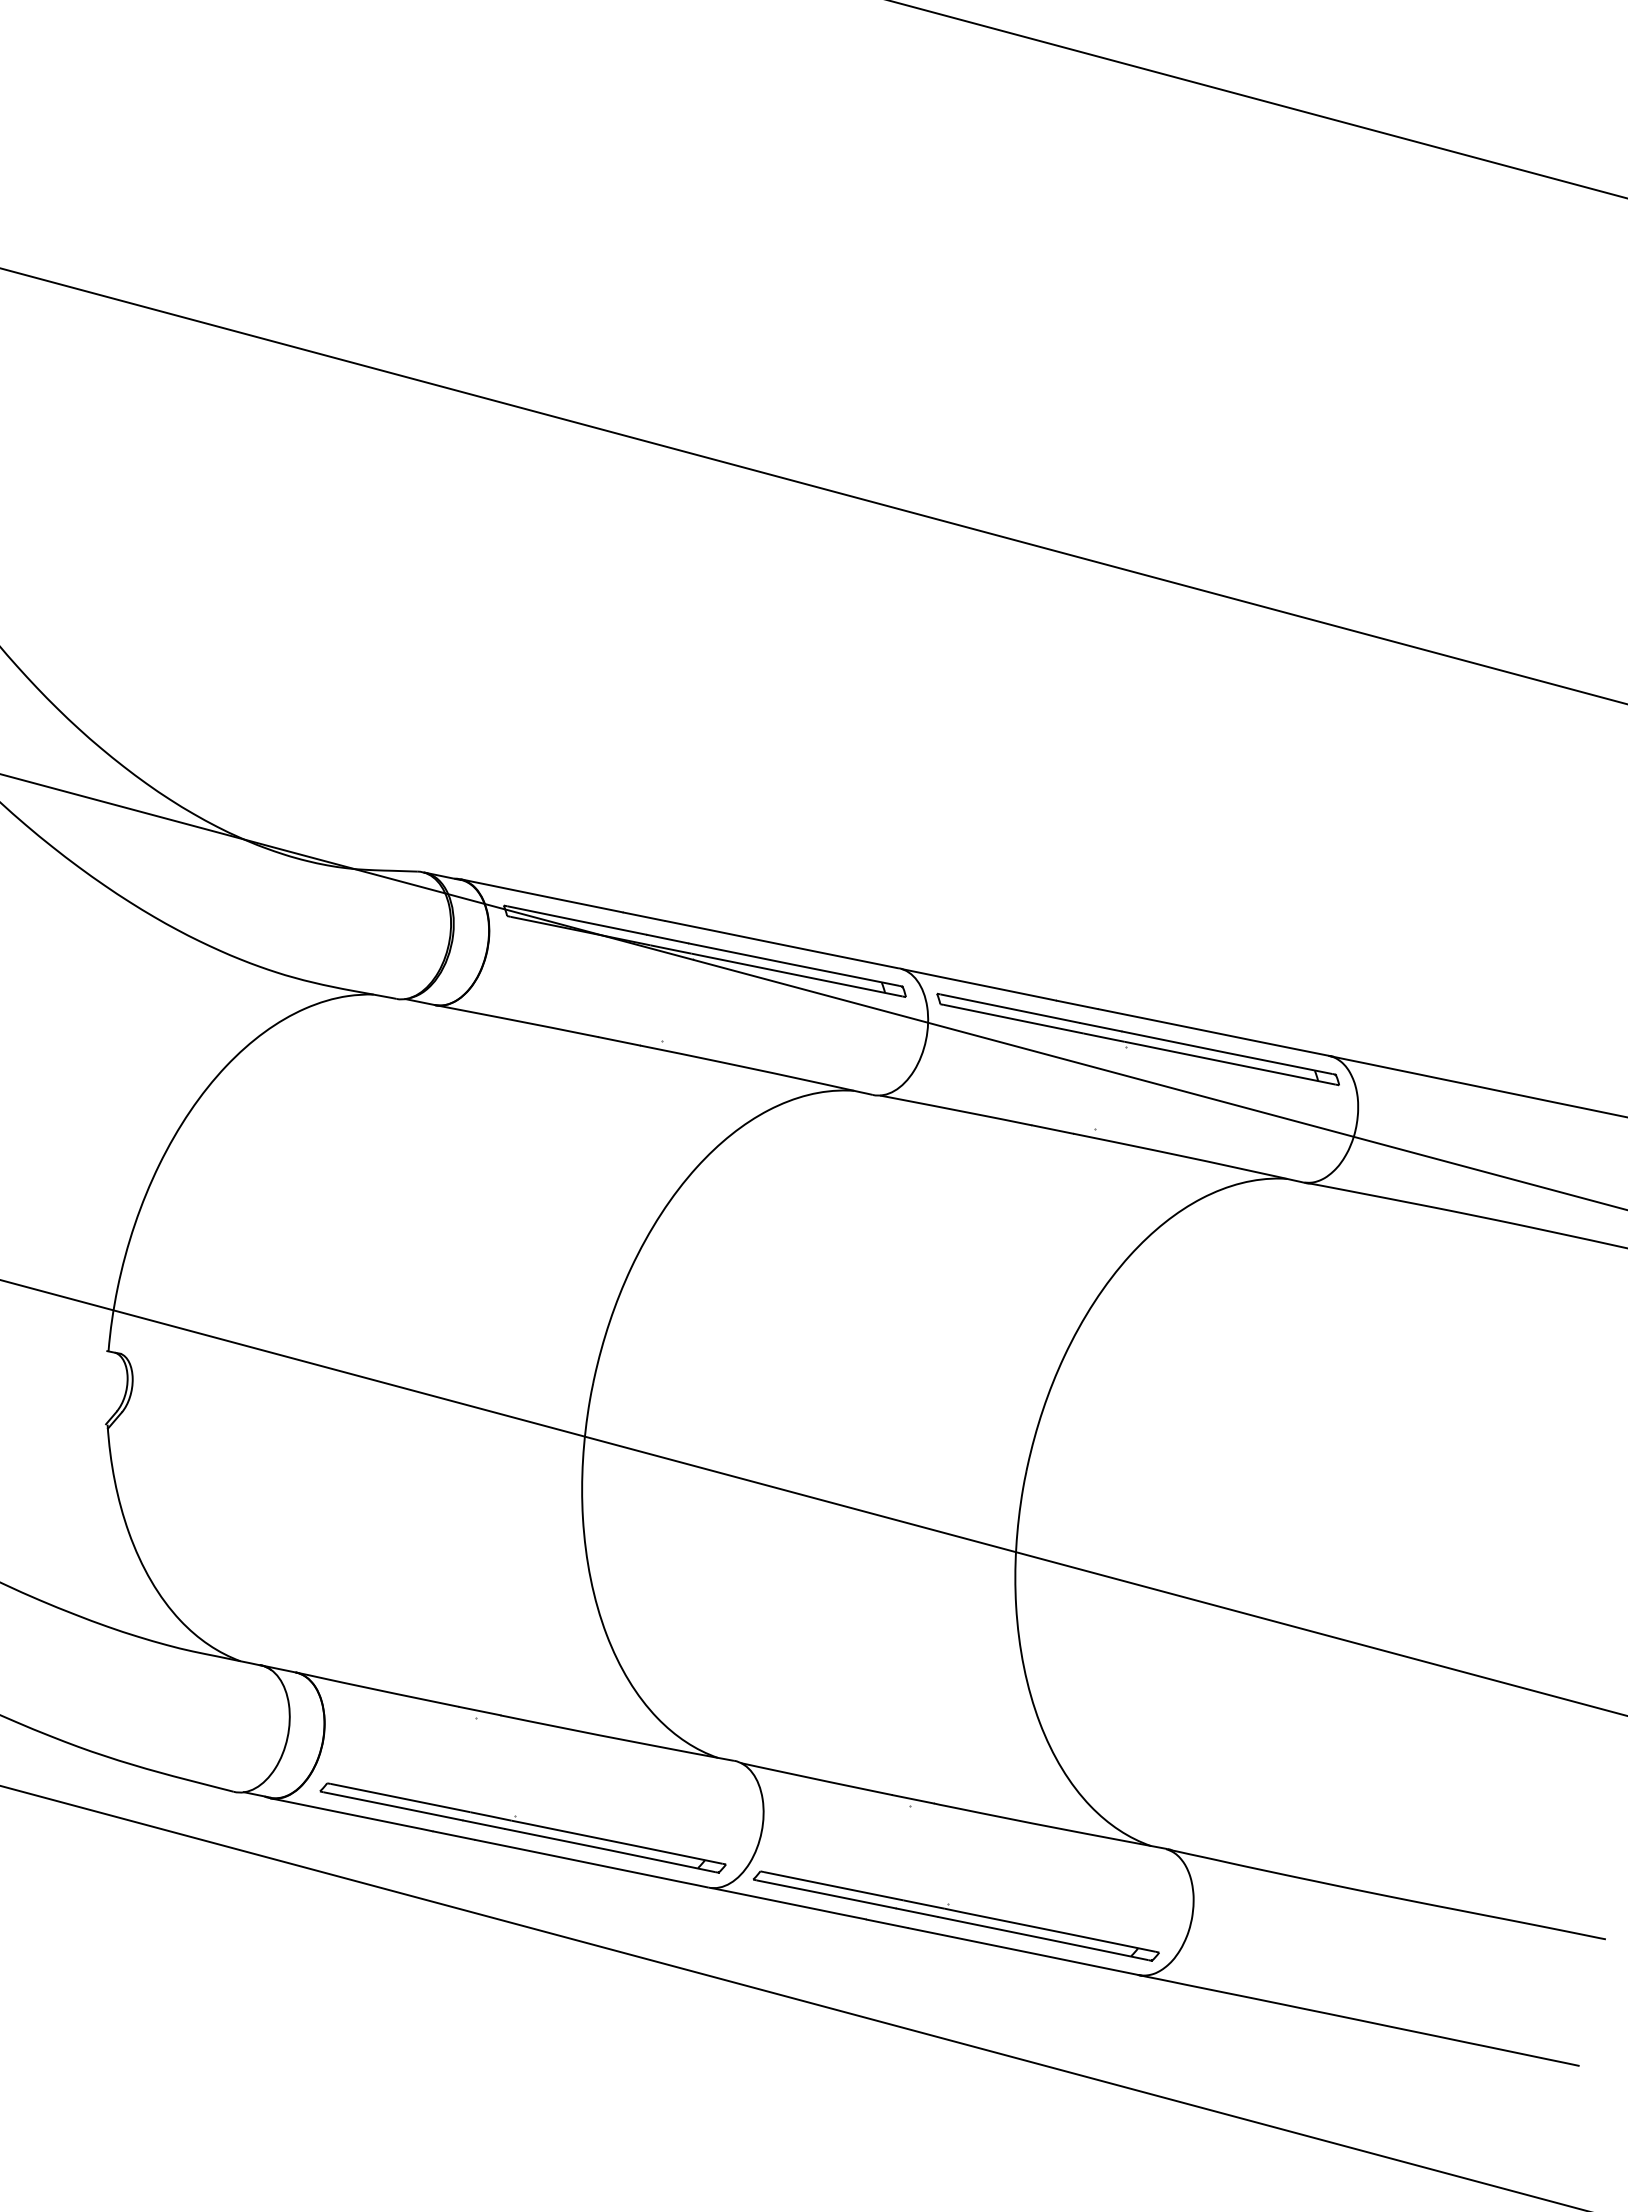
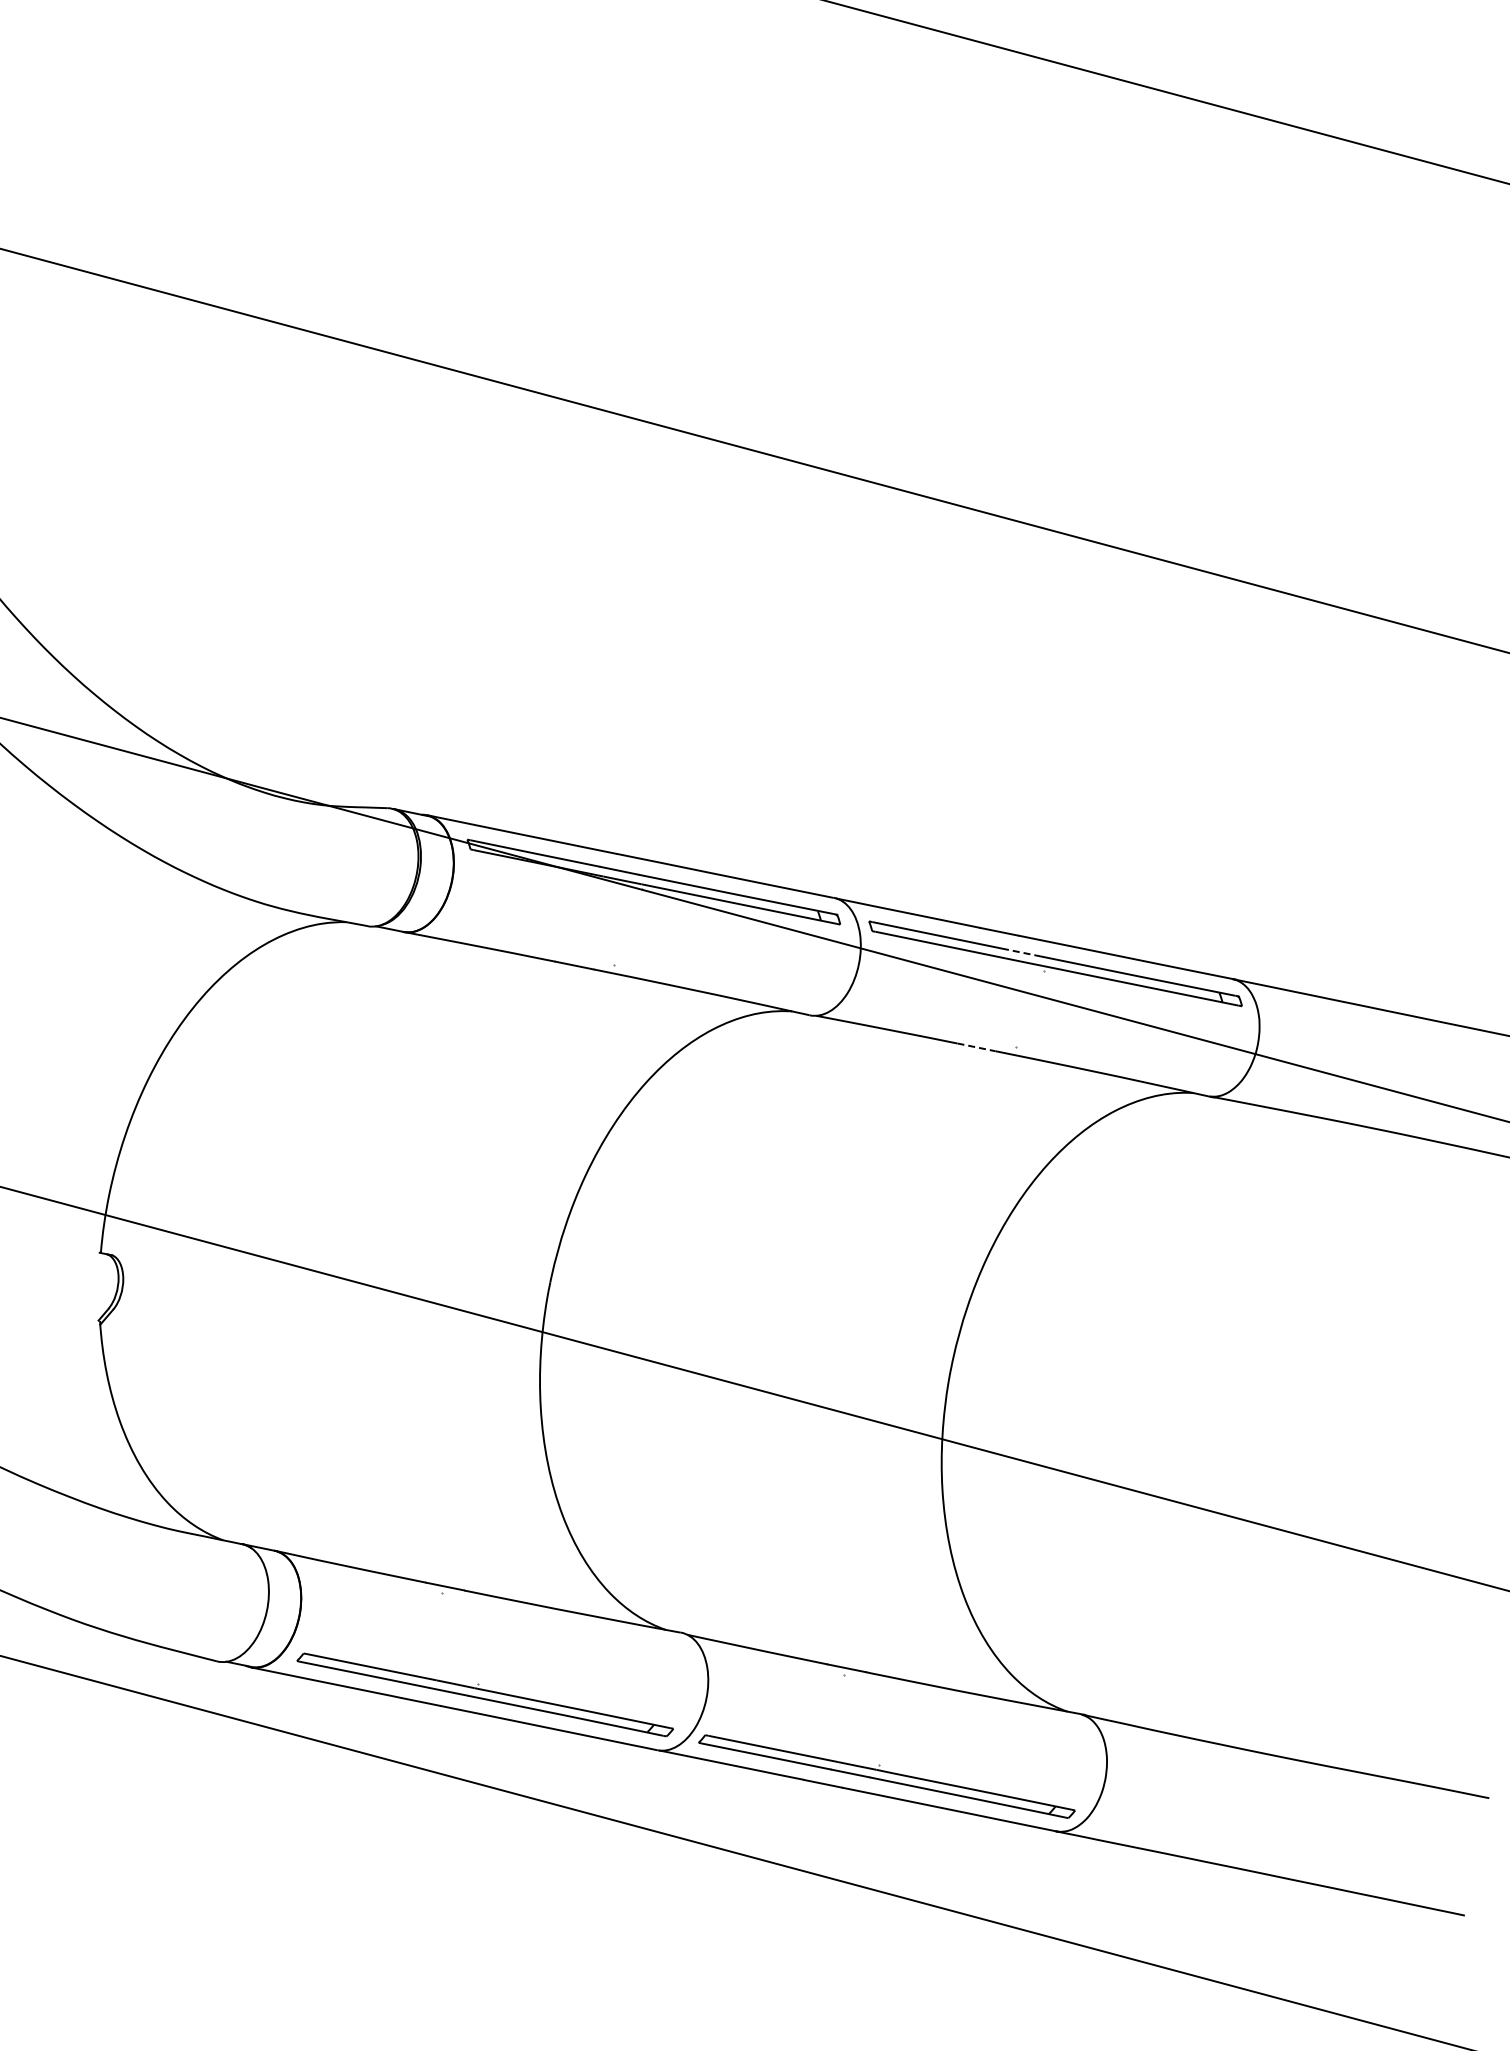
line: (1101, 1027) -> (1021, 952), solid -> dashed
line: (1052, 1129) -> (976, 1047), solid -> dashed

